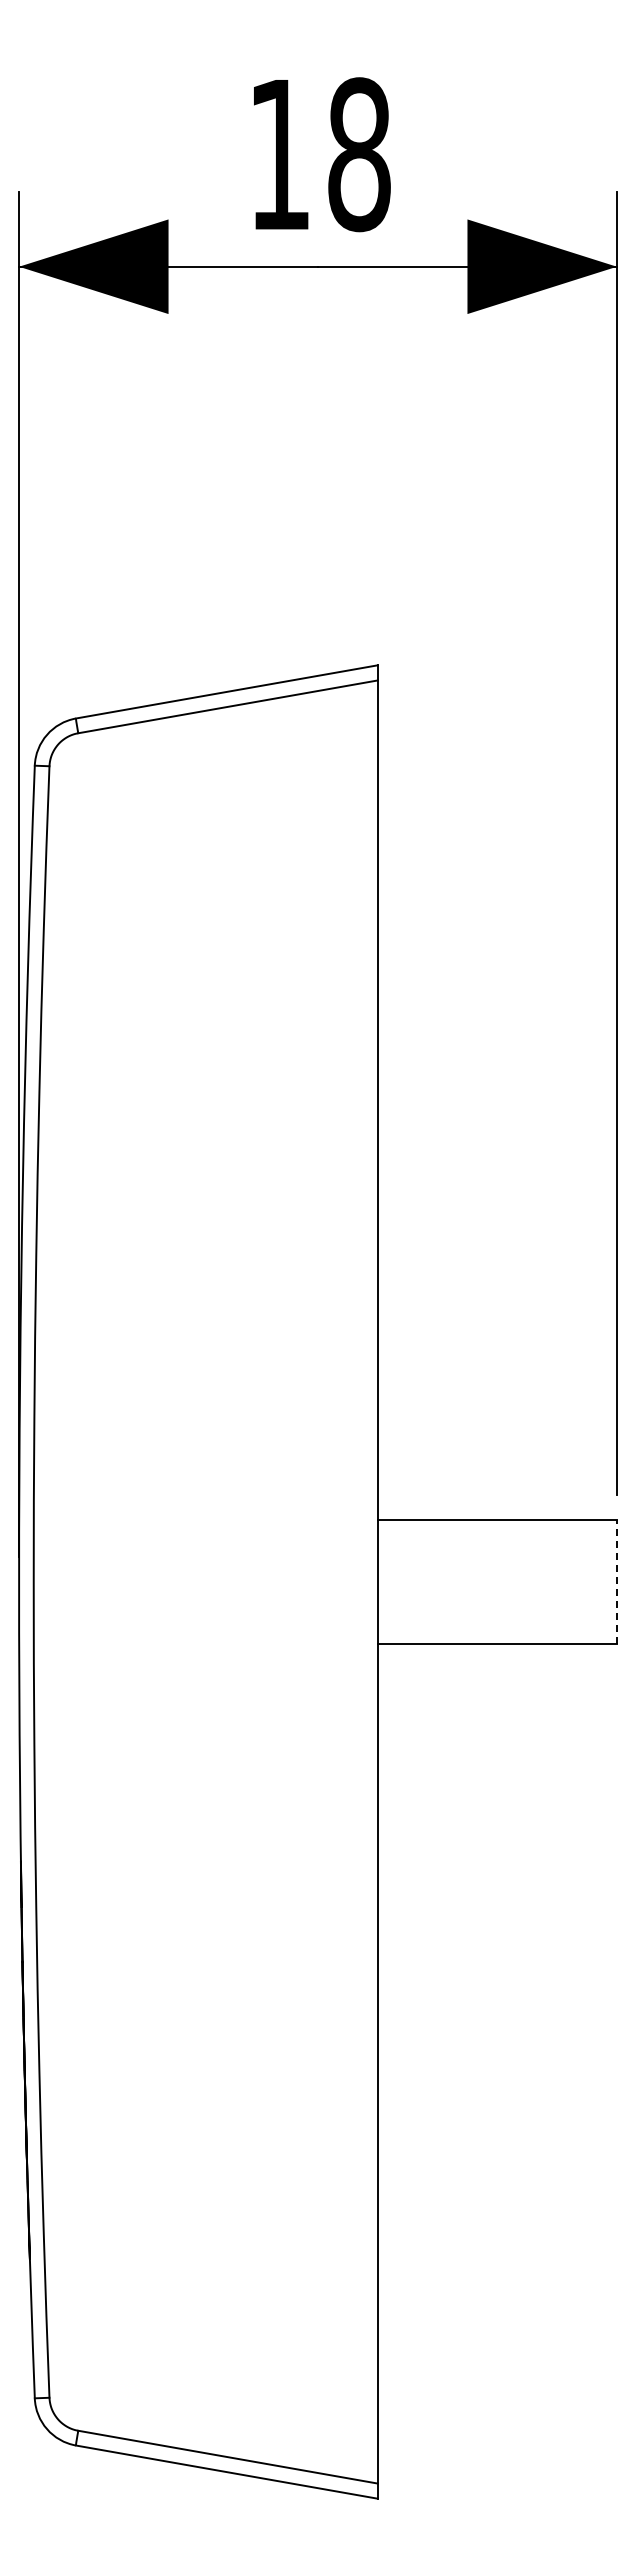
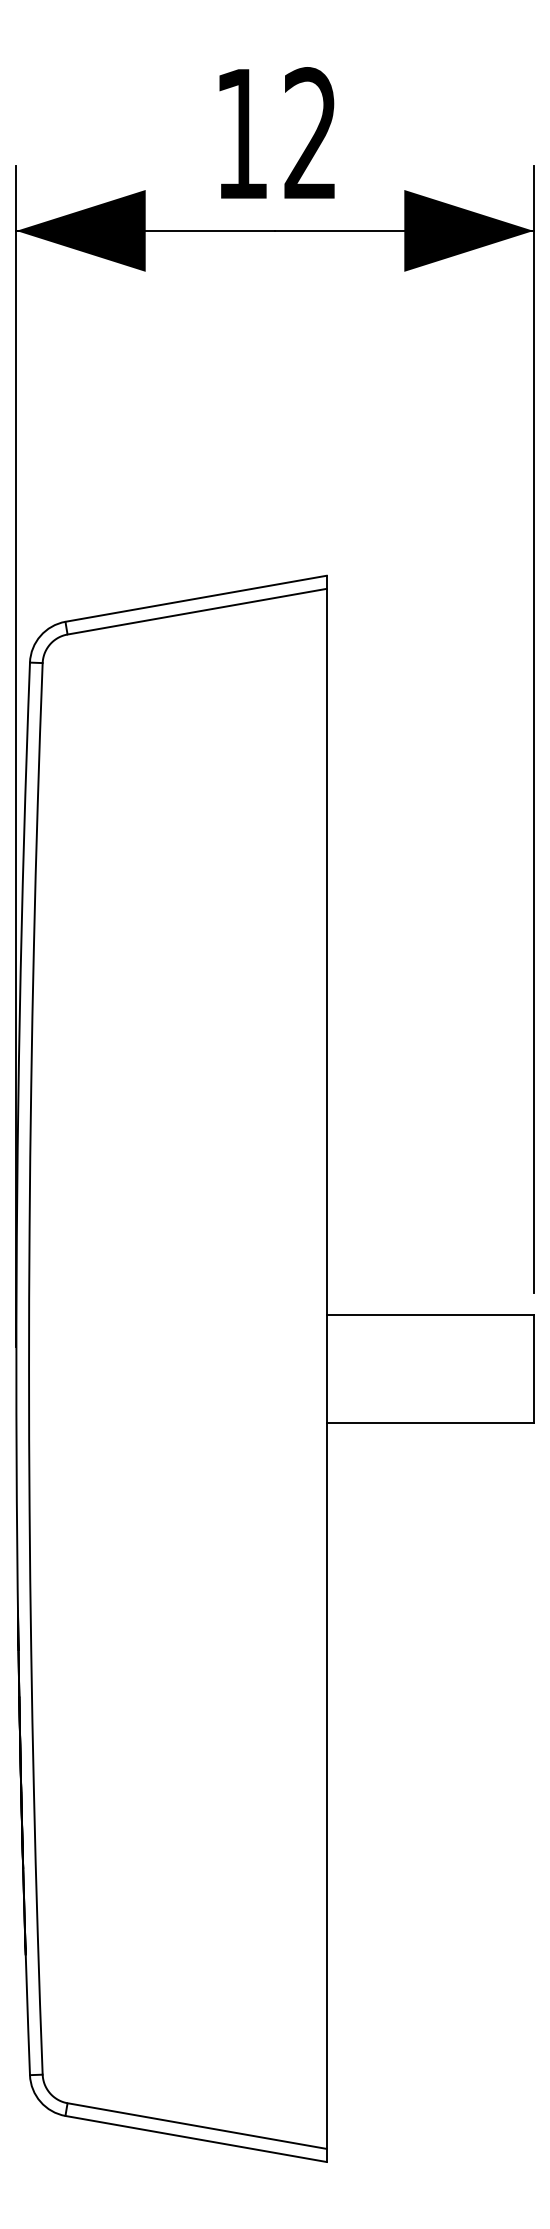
text: (359, 154) -> (310, 133), 18 -> 12
line: (616, 1581) -> (533, 1368), dashed -> solid

